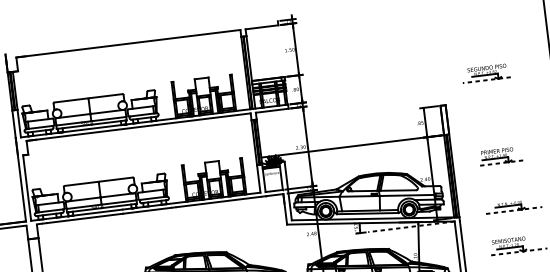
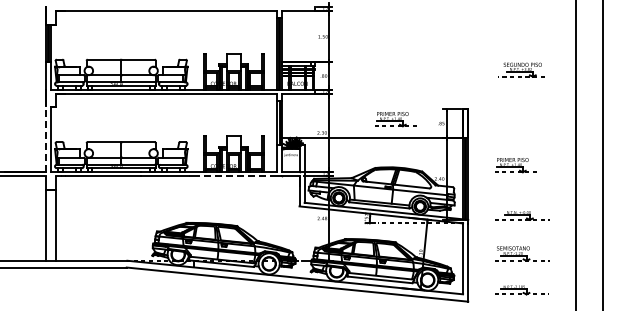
part: (486, 72) -> (521, 69), moved
part: (373, 124) -> (395, 119), added
line: (21, 185) -> (45, 136), solid -> dashed
line: (218, 202) -> (235, 176), solid -> dashed

